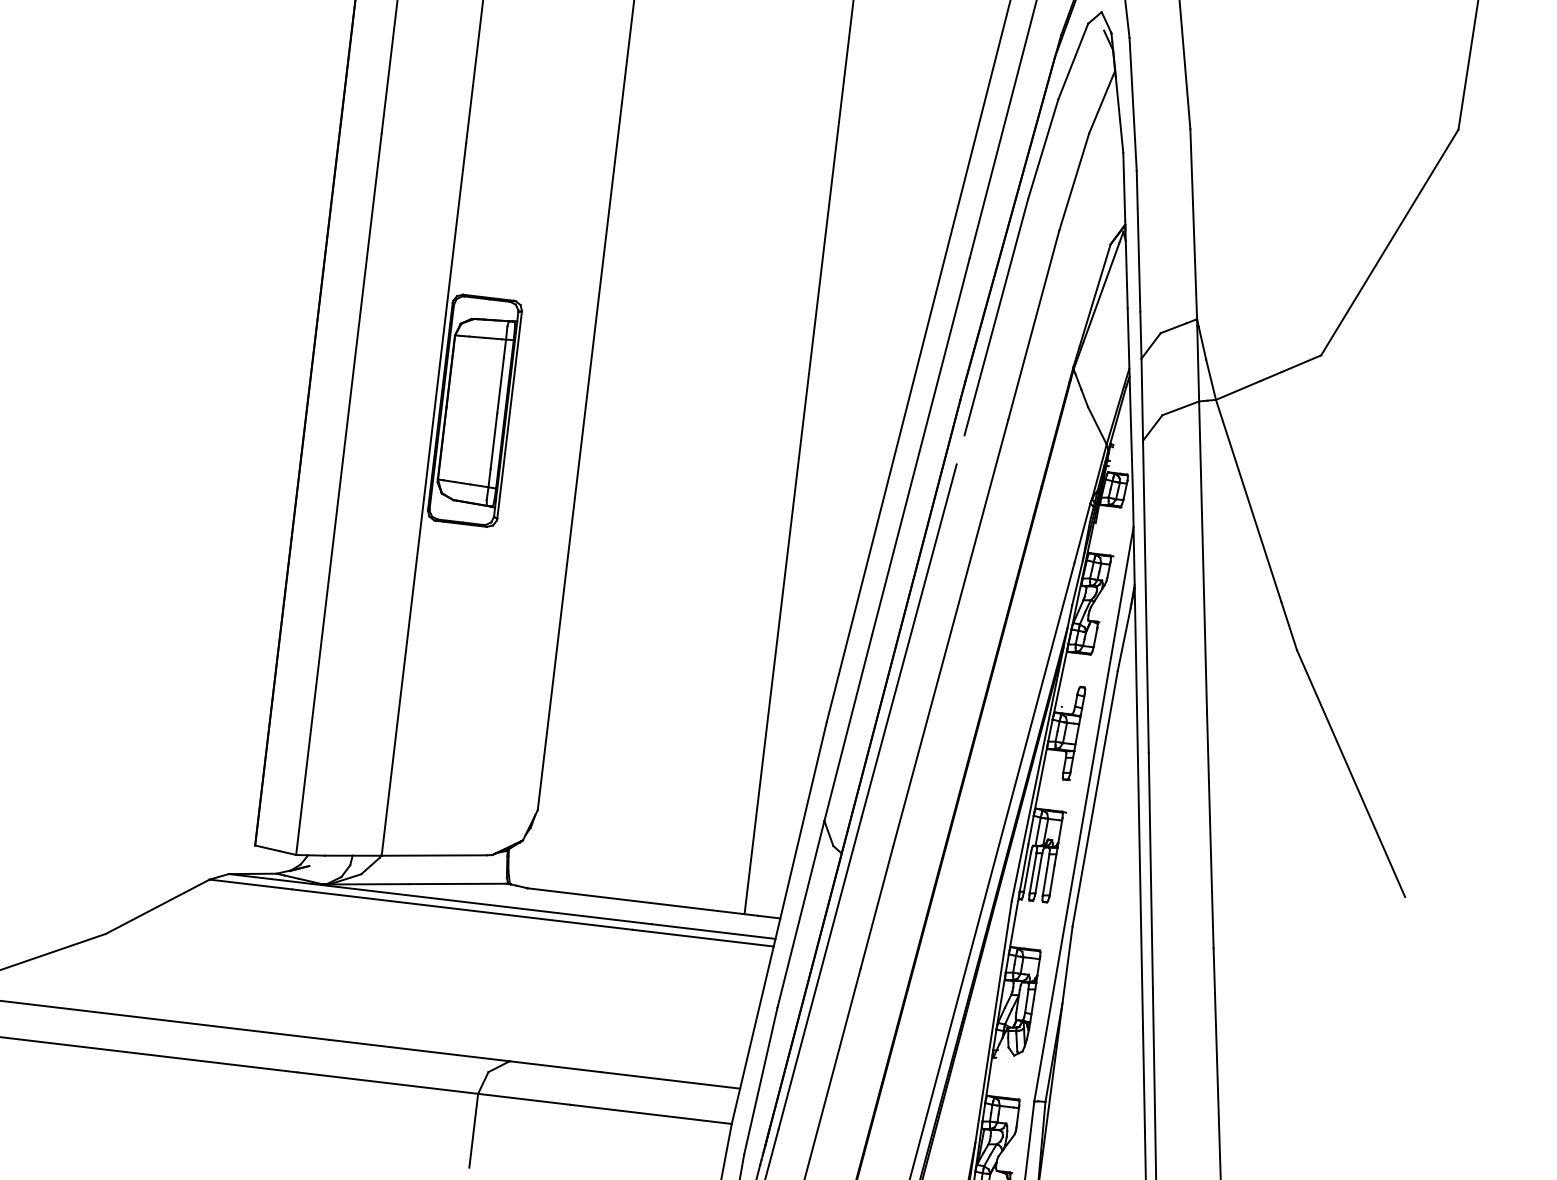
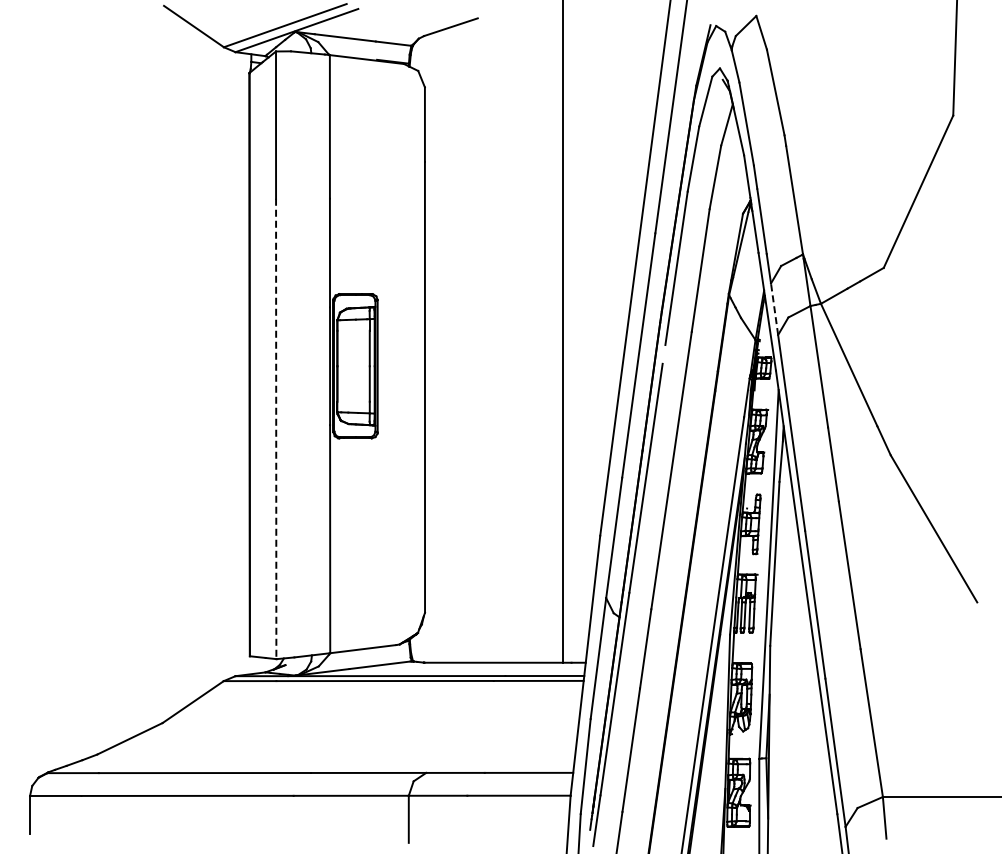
line: (1142, 398) -> (774, 308), solid -> dashed
line: (339, 495) -> (276, 429), solid -> dashed

